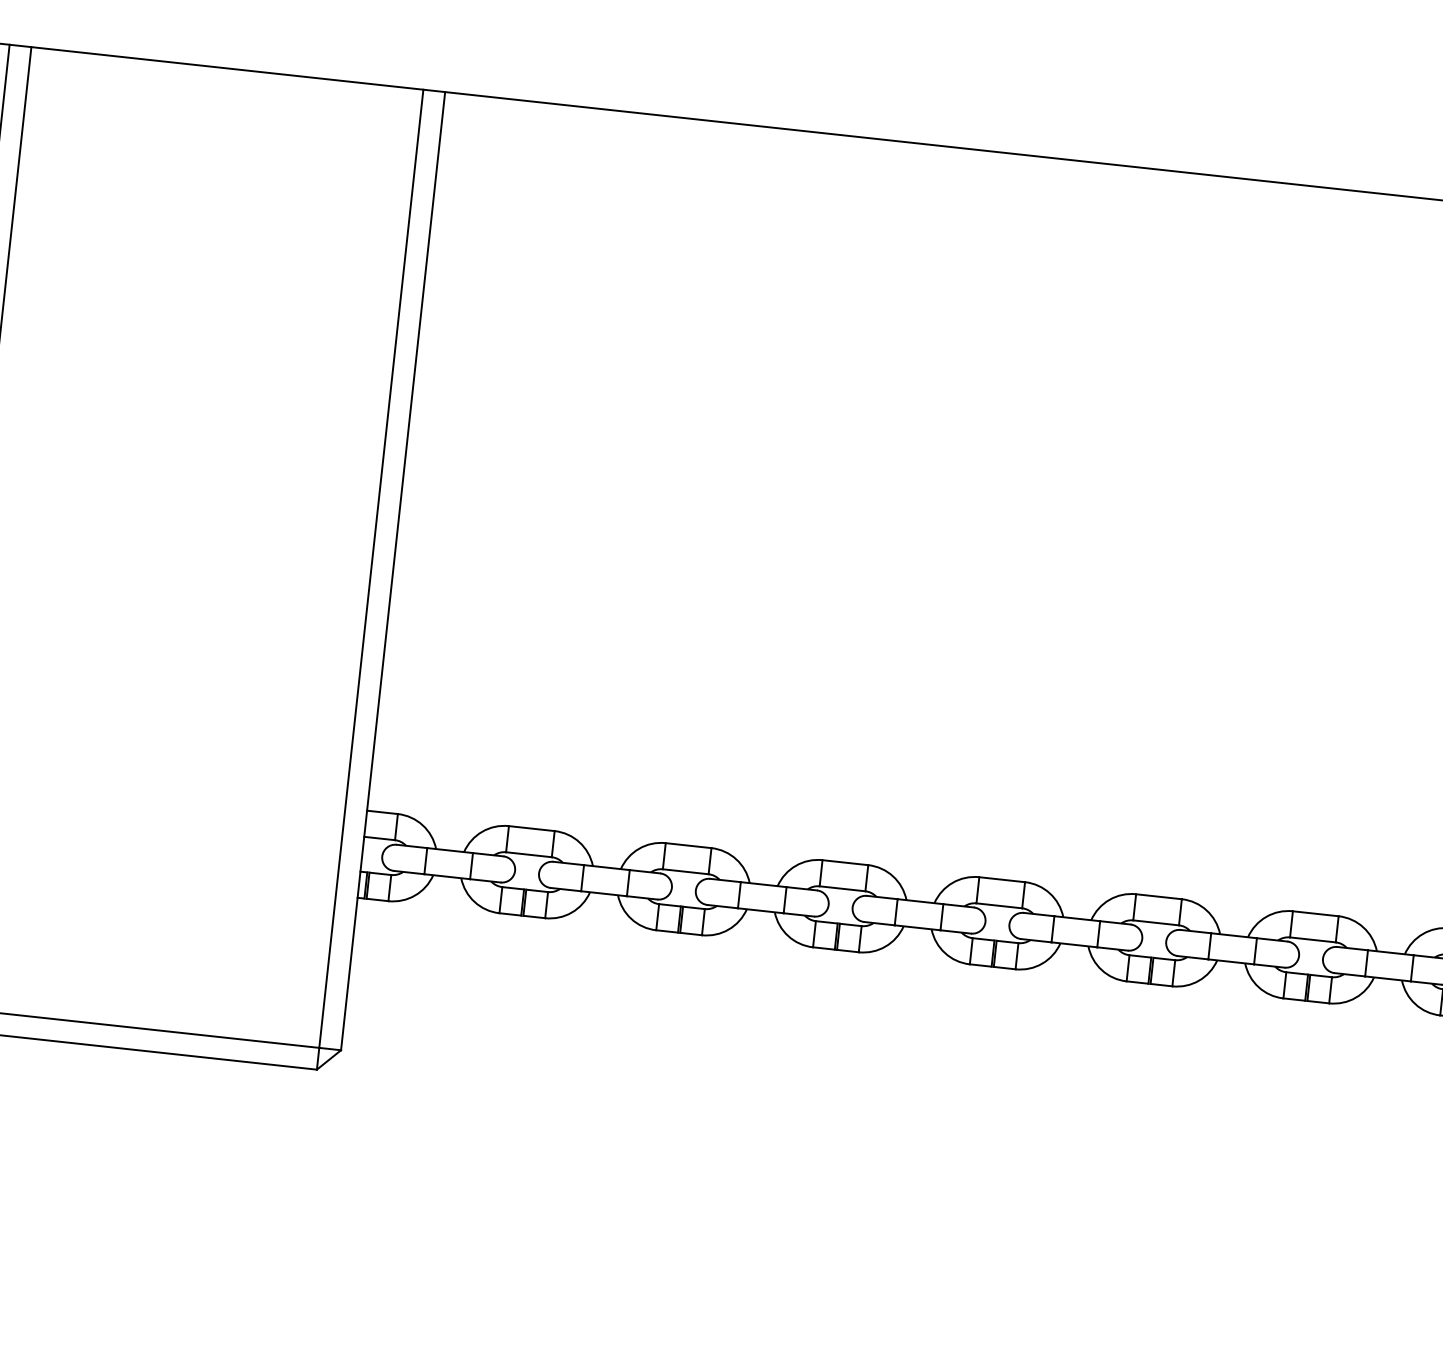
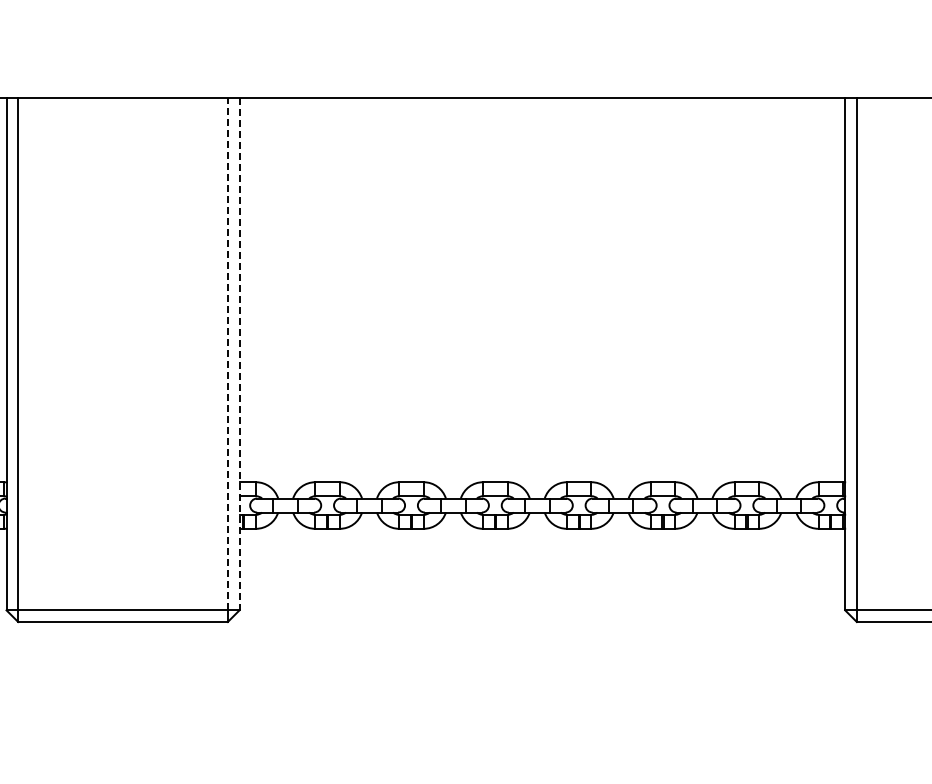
line: (370, 567) -> (227, 353), solid -> dashed
line: (393, 571) -> (239, 354), solid -> dashed

